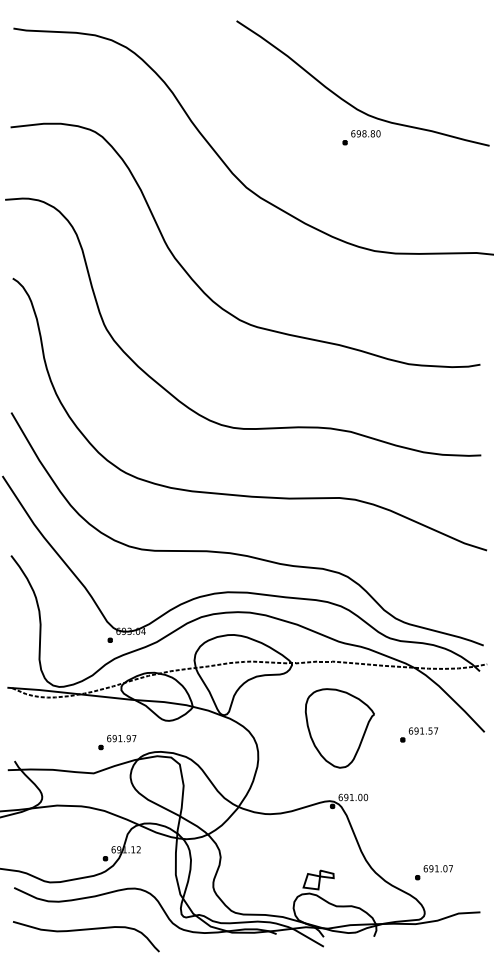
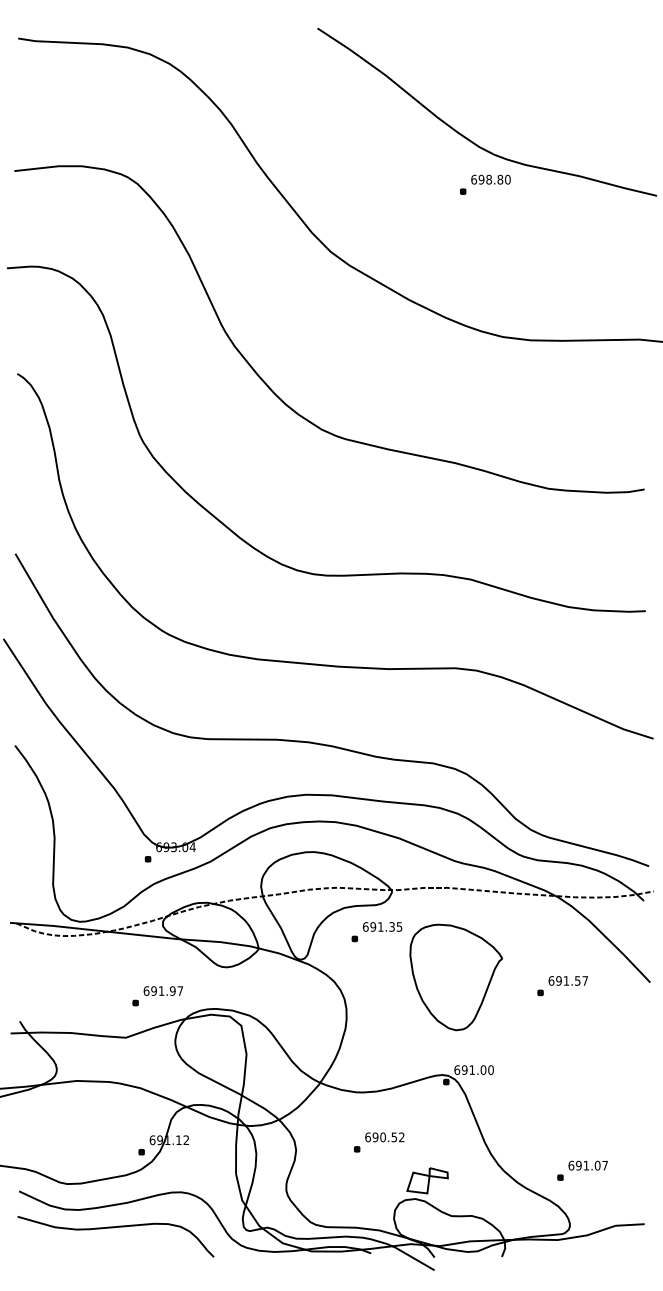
part: (280, 694) -> (376, 931), added
part: (282, 851) -> (379, 1142), added
curve: (86, 930) -> (116, 1228), moved

